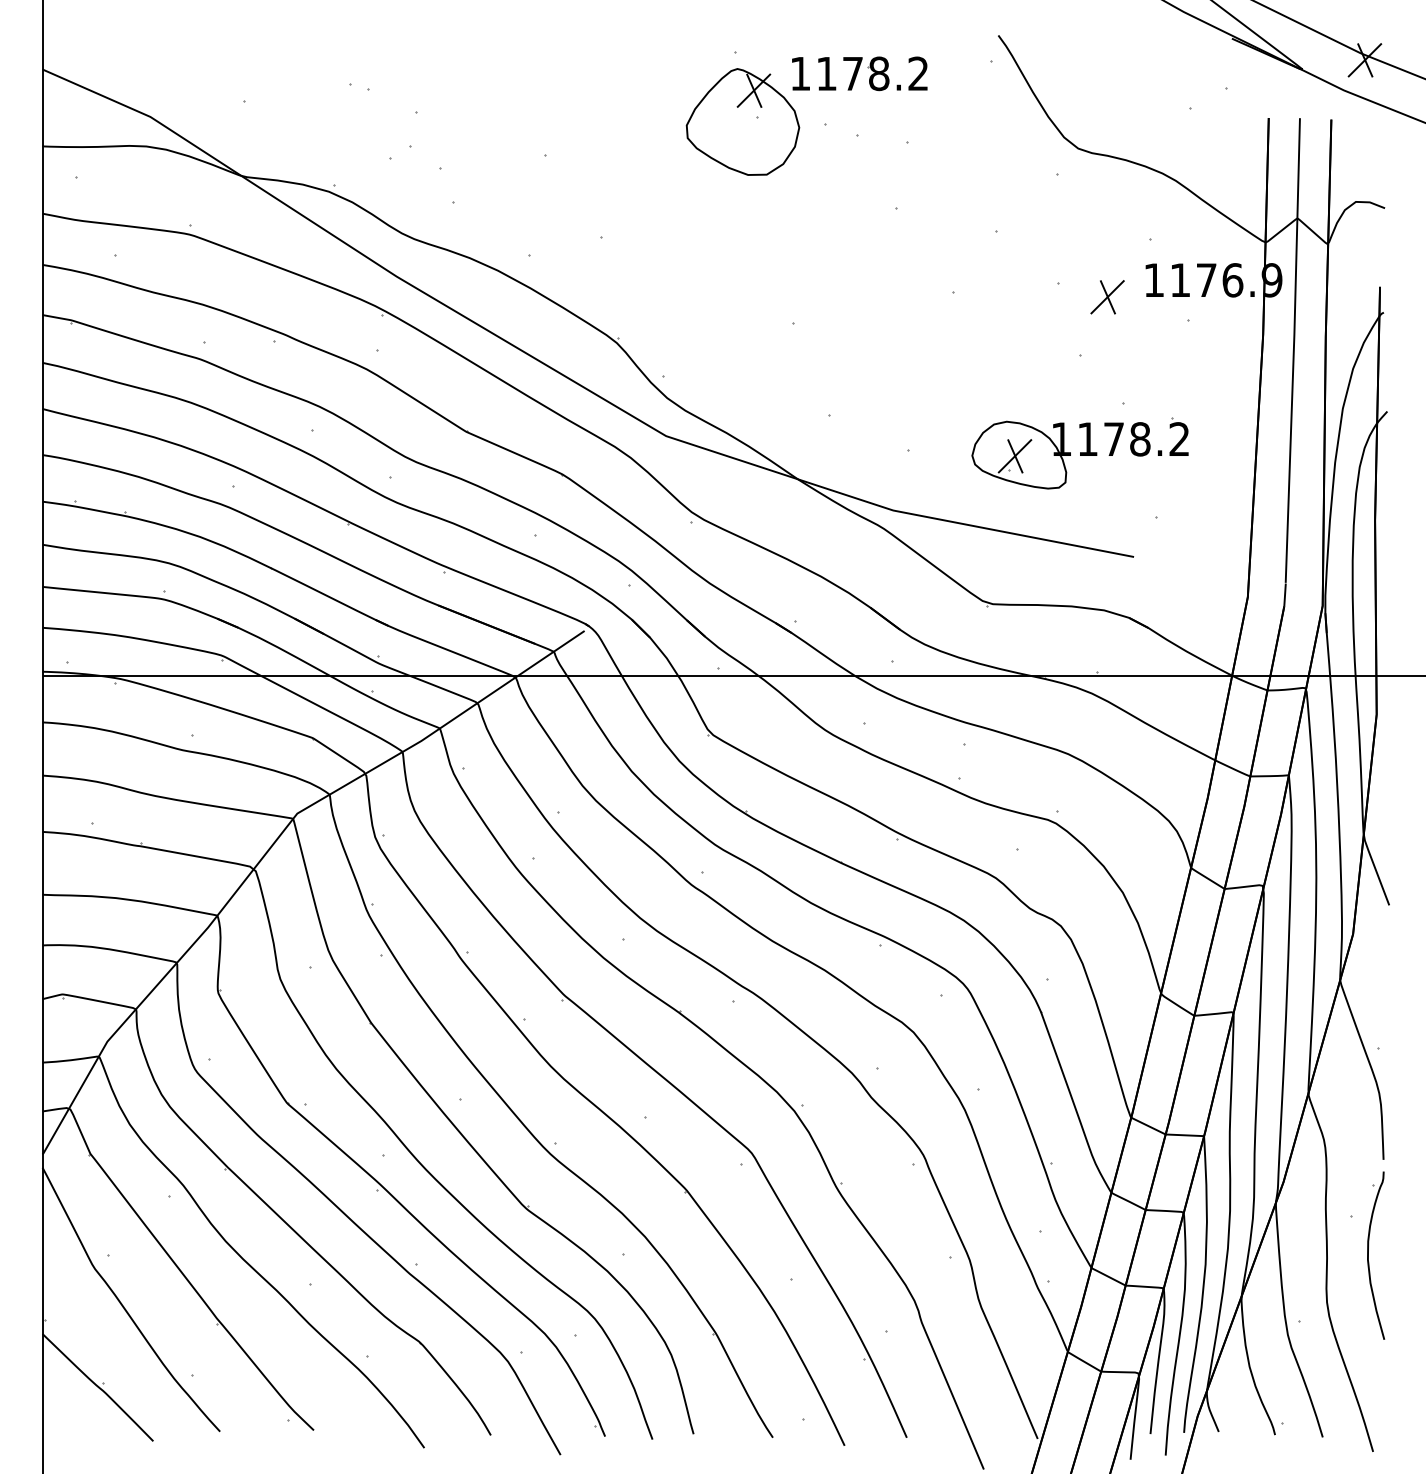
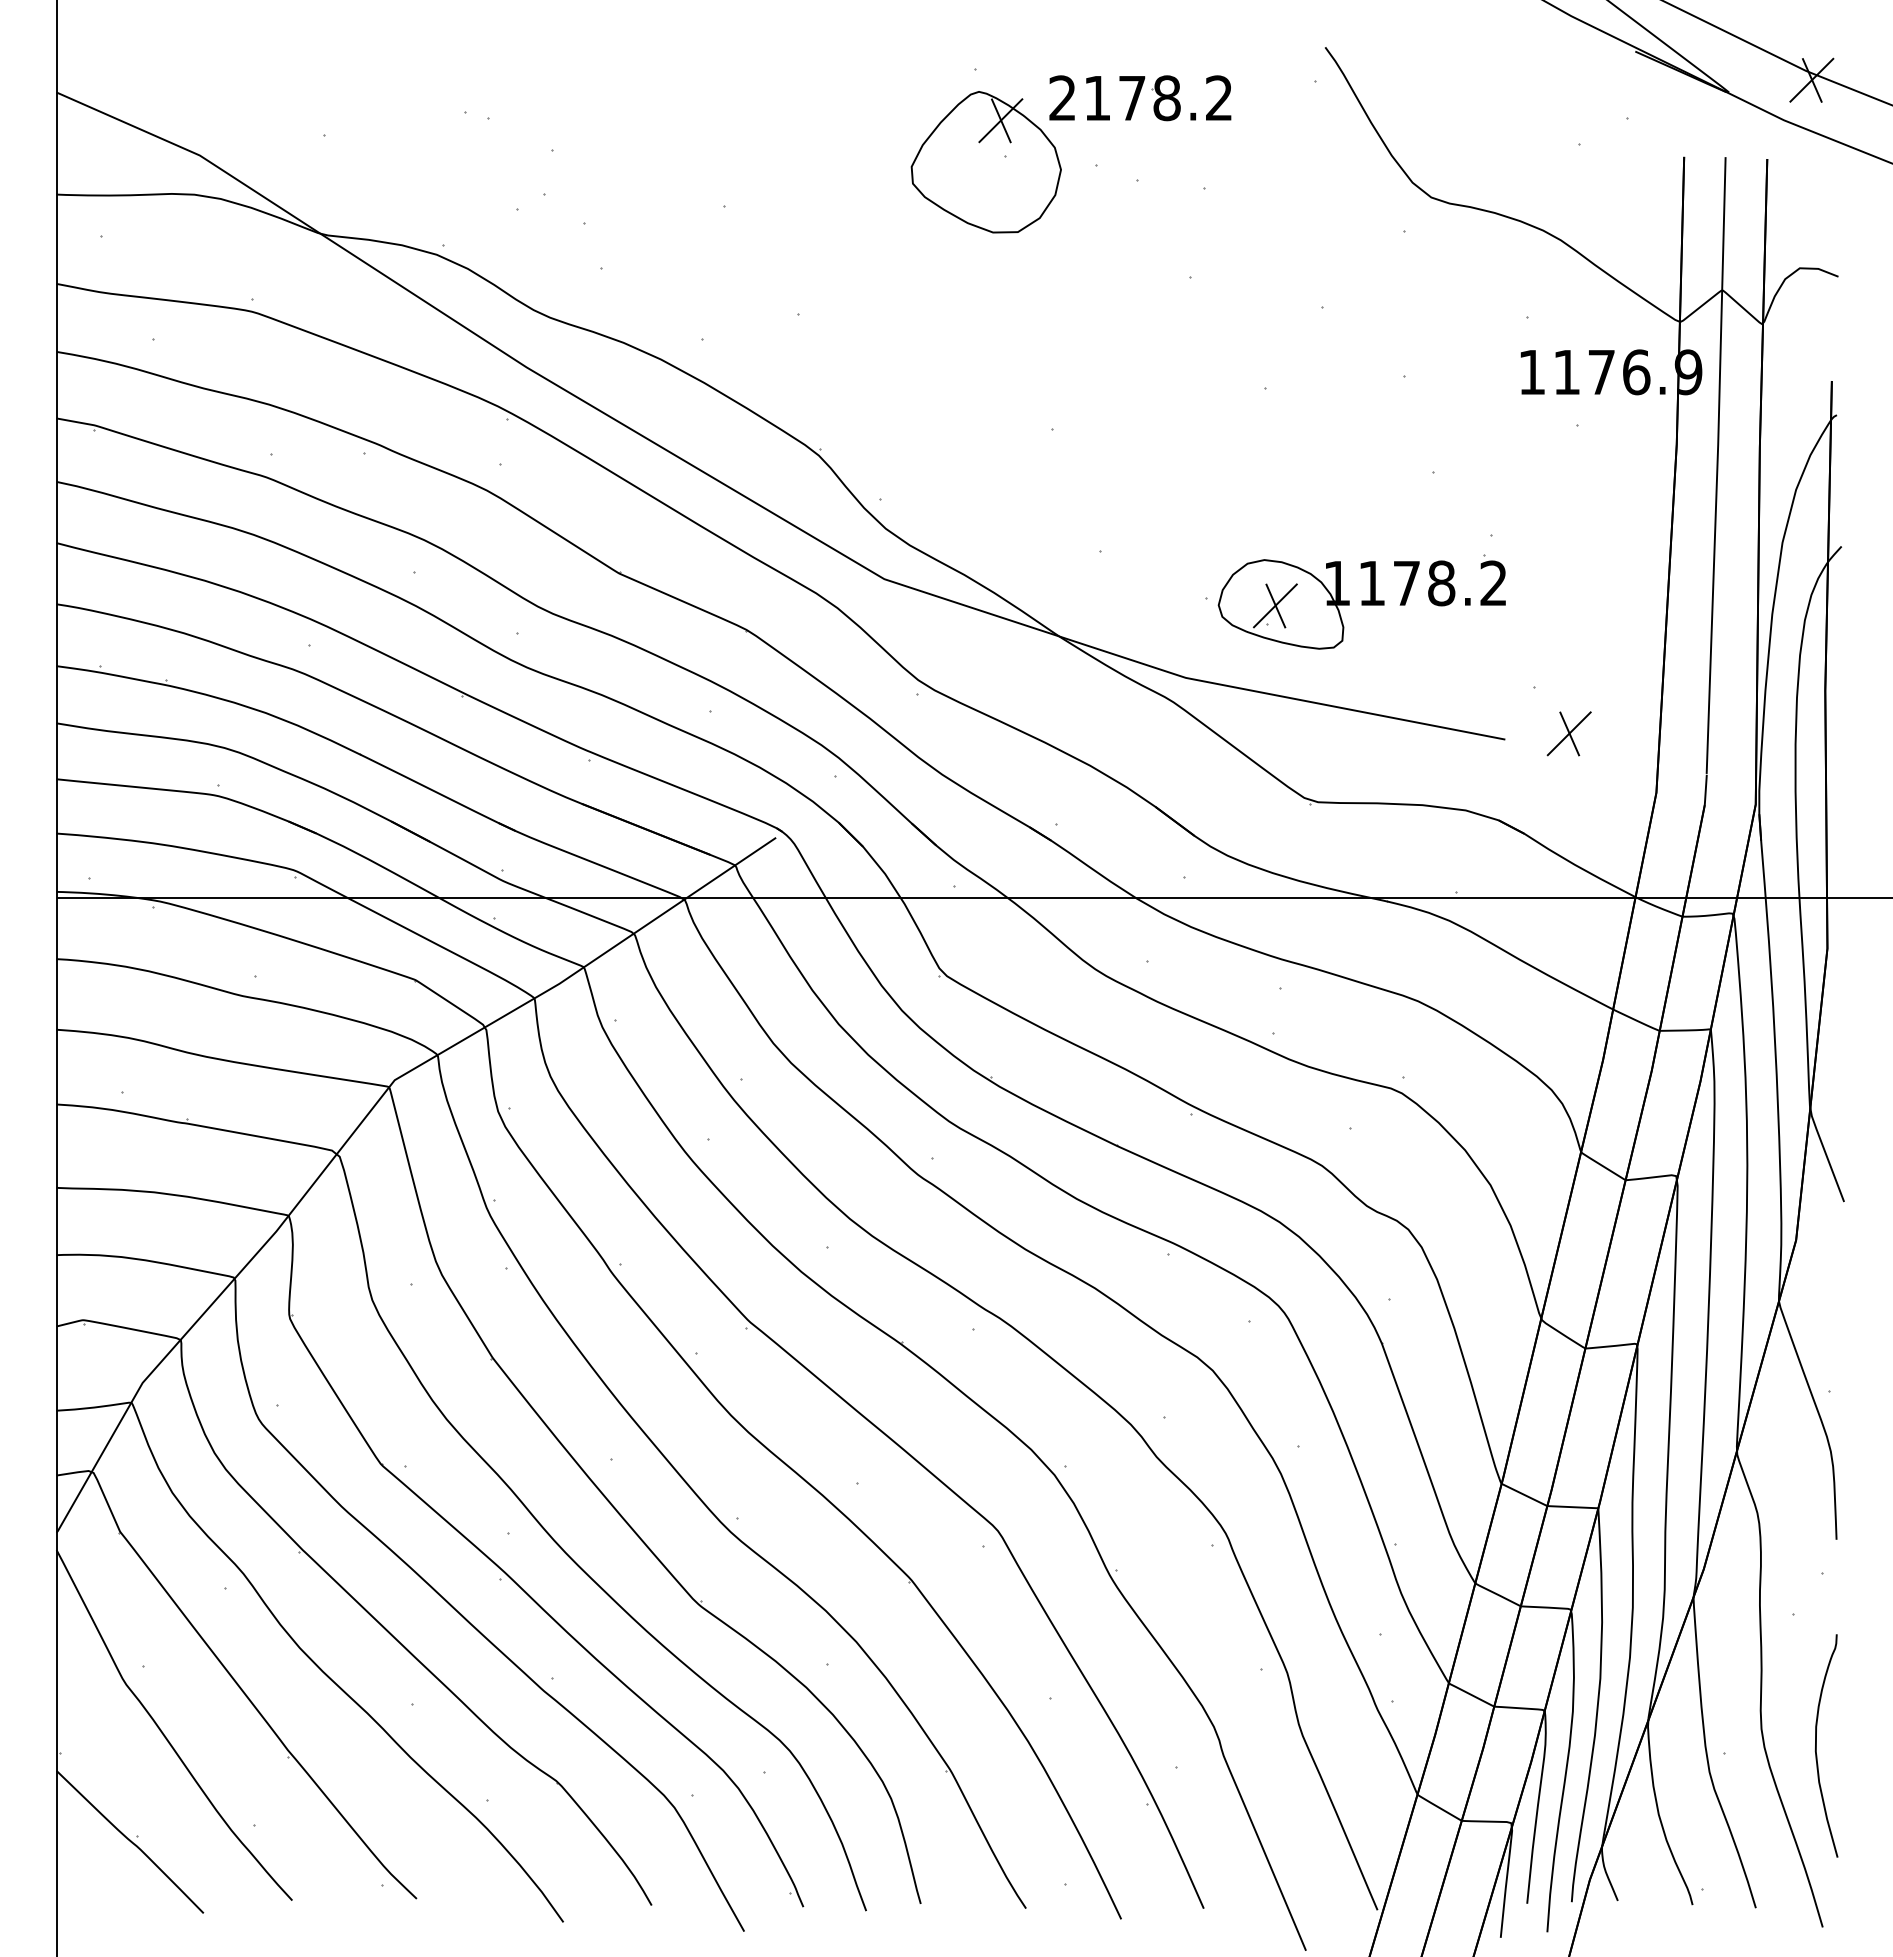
text: (800, 73) -> (1062, 97), 1178.2 -> 2178.2
part: (1107, 297) -> (1568, 733), moved
part: (1079, 452) -> (1361, 601), moved
curve: (1368, 1255) -> (1816, 1745), moved

